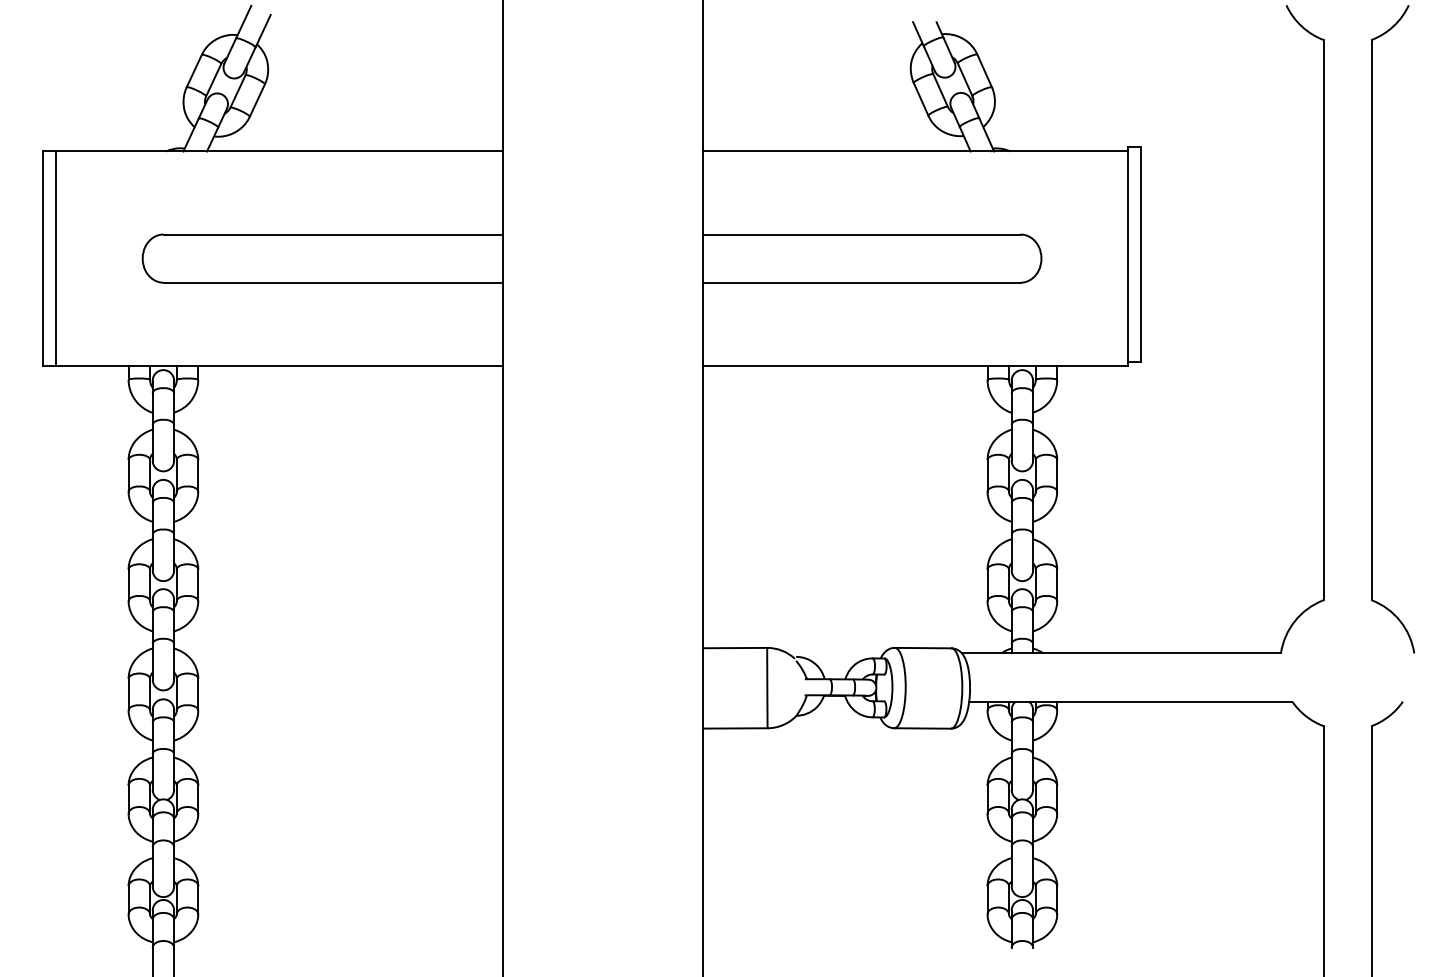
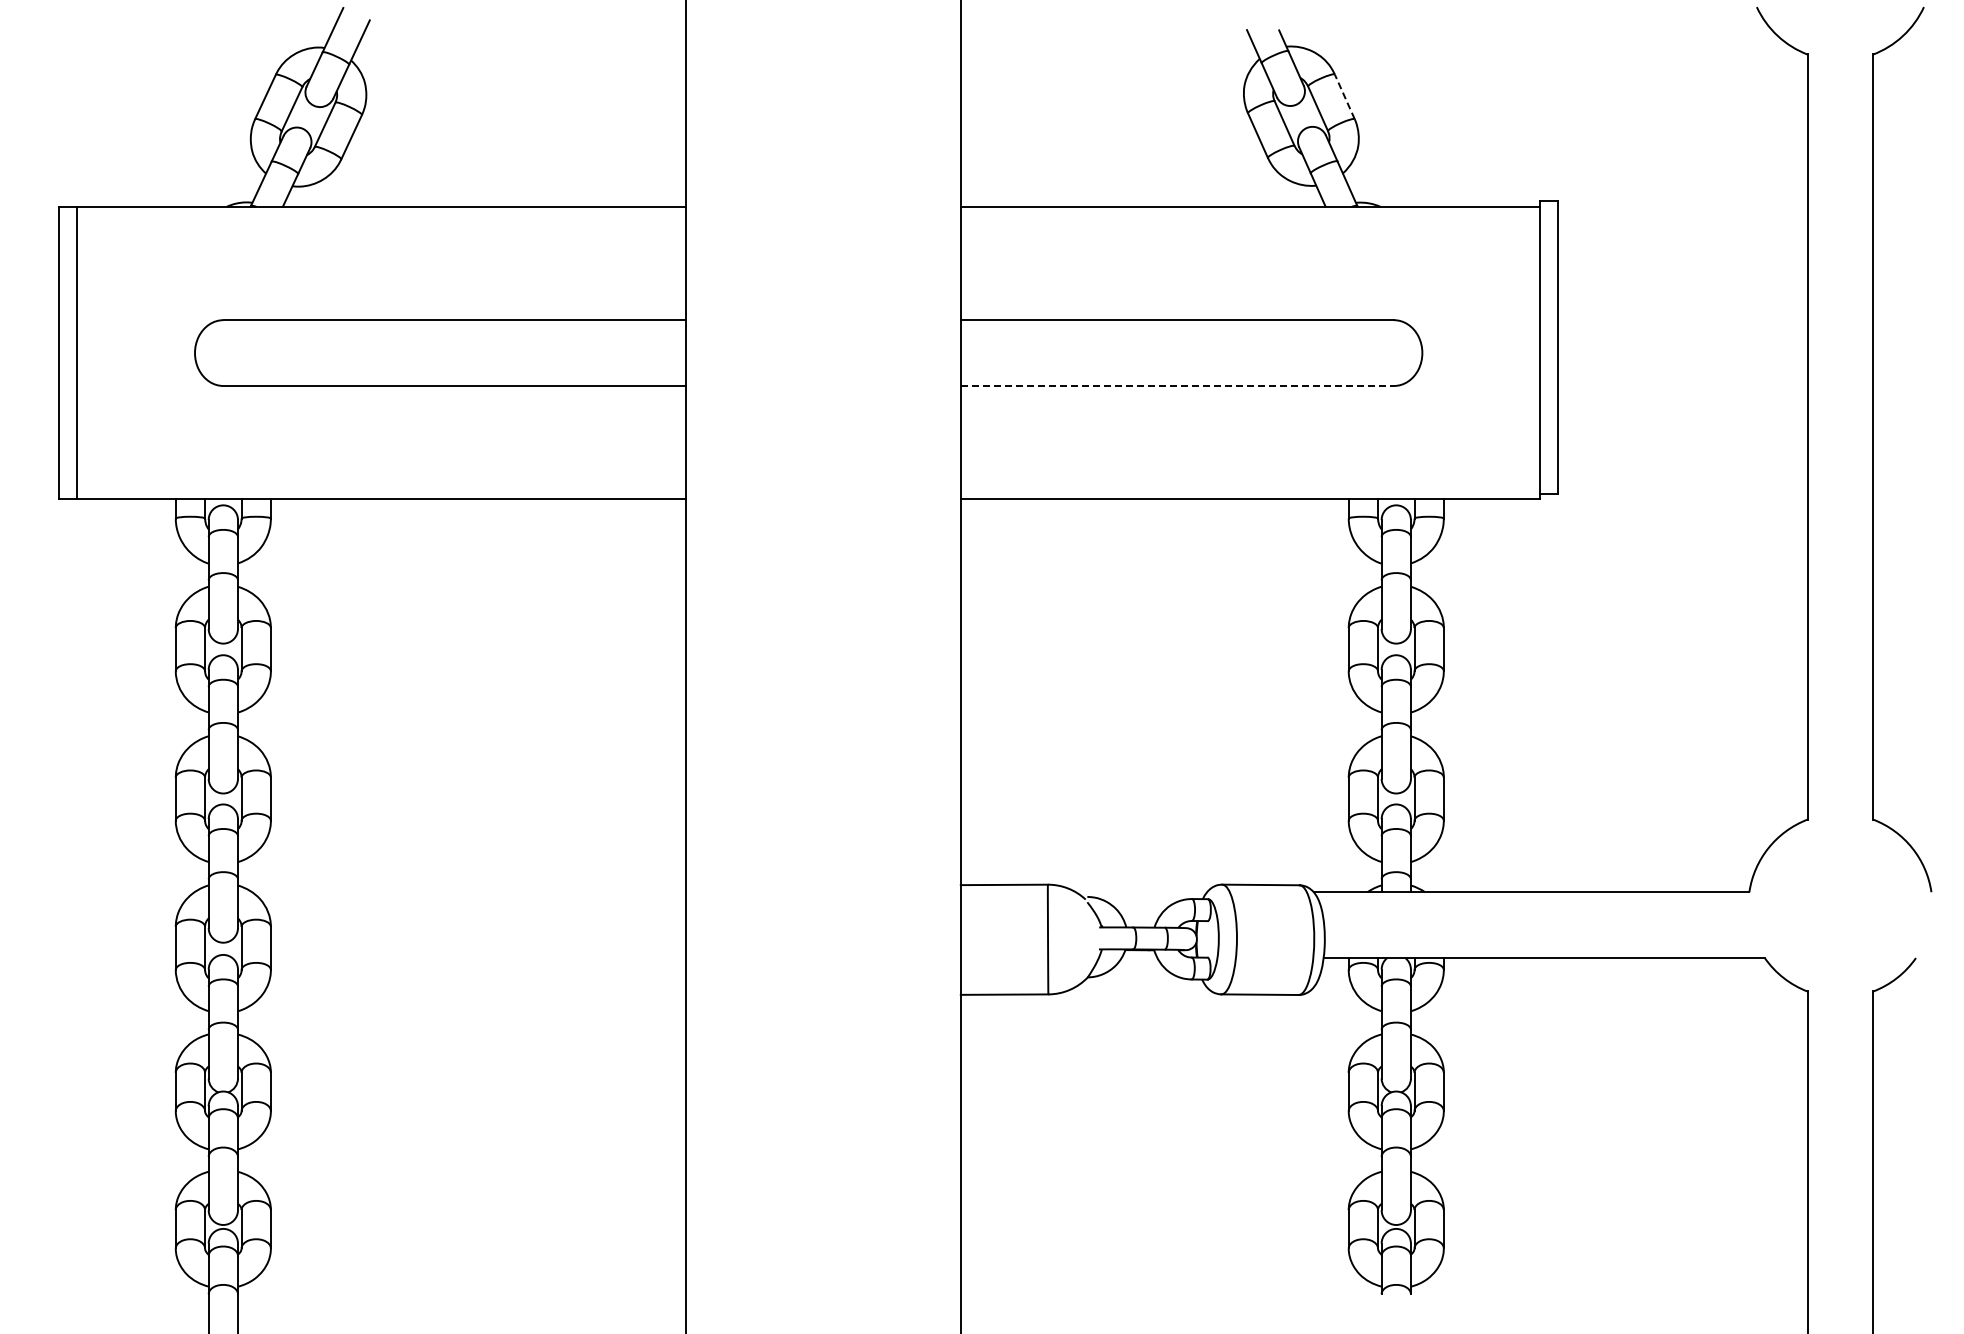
line: (984, 70) -> (1344, 96), solid -> dashed
line: (862, 283) -> (1177, 386), solid -> dashed

